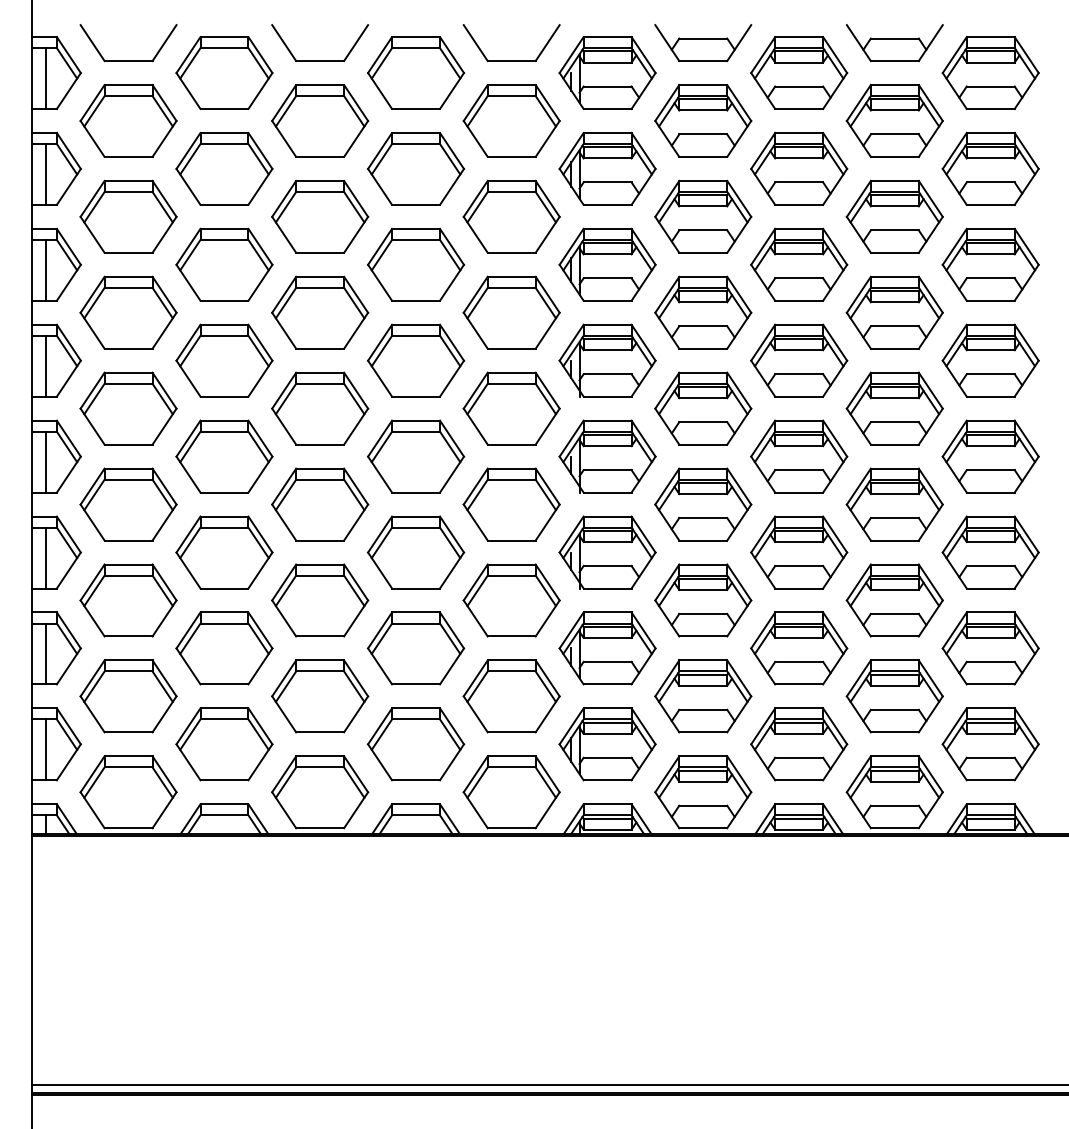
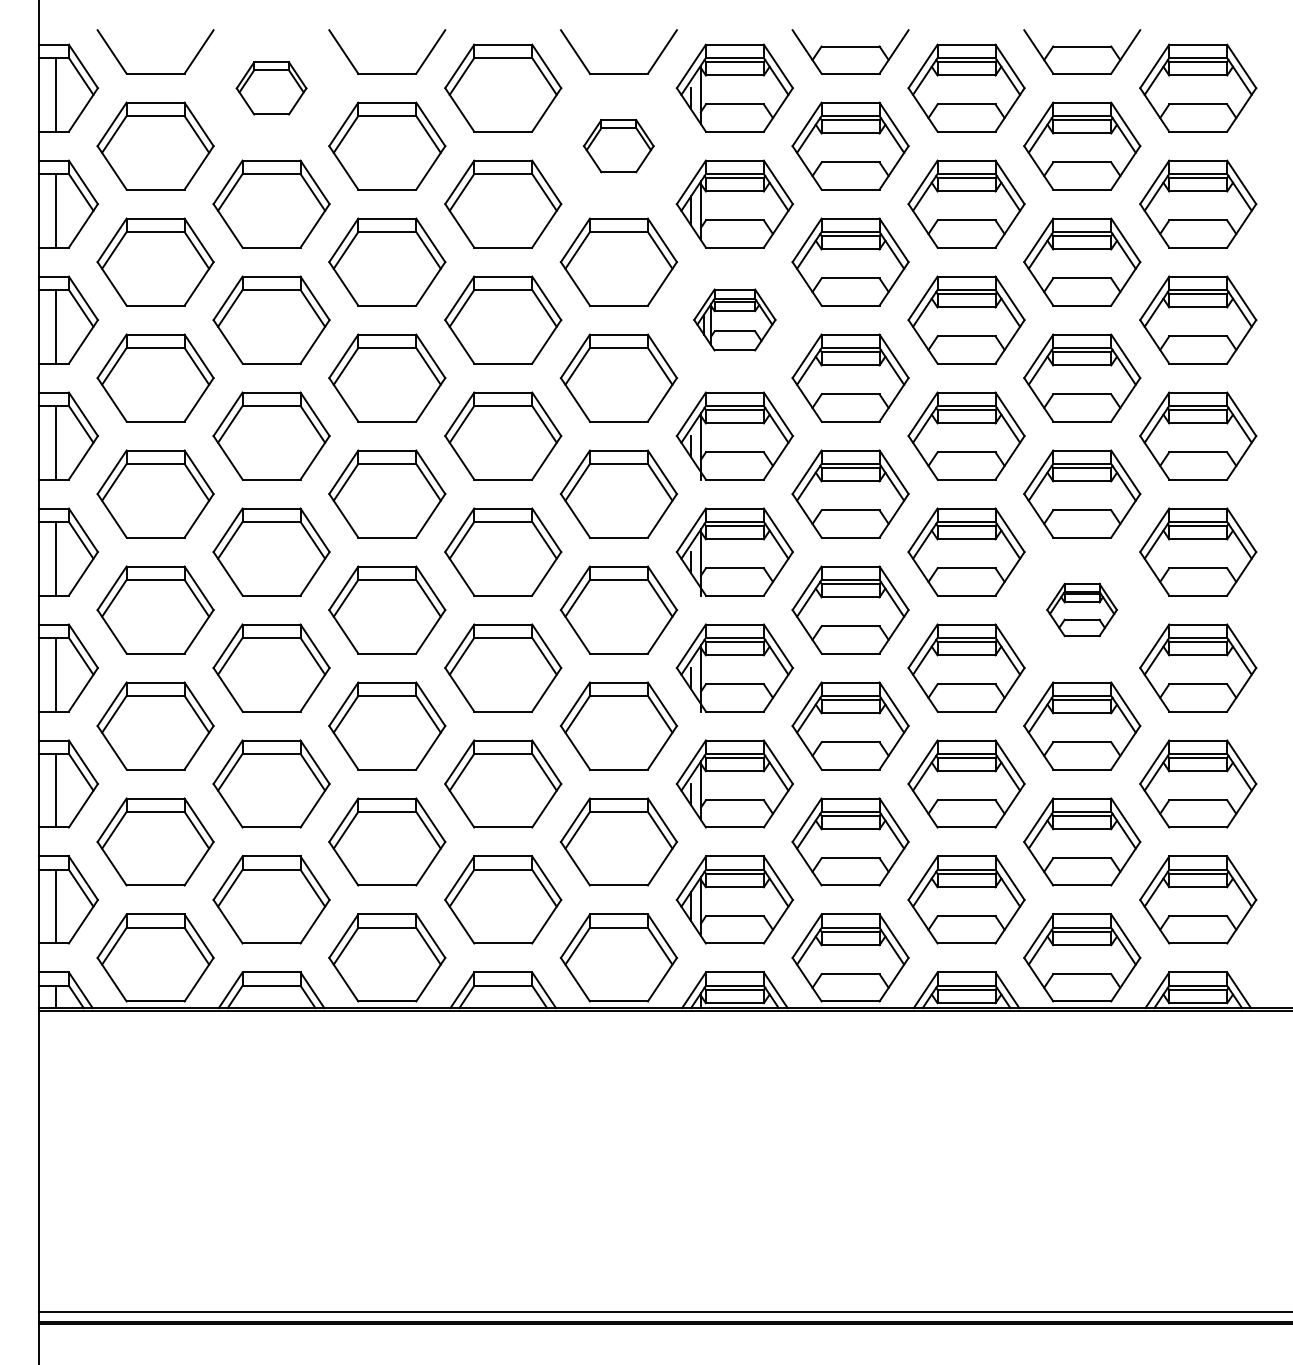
part: (224, 73) -> (271, 88), size x0.6
part: (511, 120) -> (618, 145), size x0.6
part: (607, 264) -> (734, 319), size x0.7
part: (894, 504) -> (1081, 609), size x0.6

